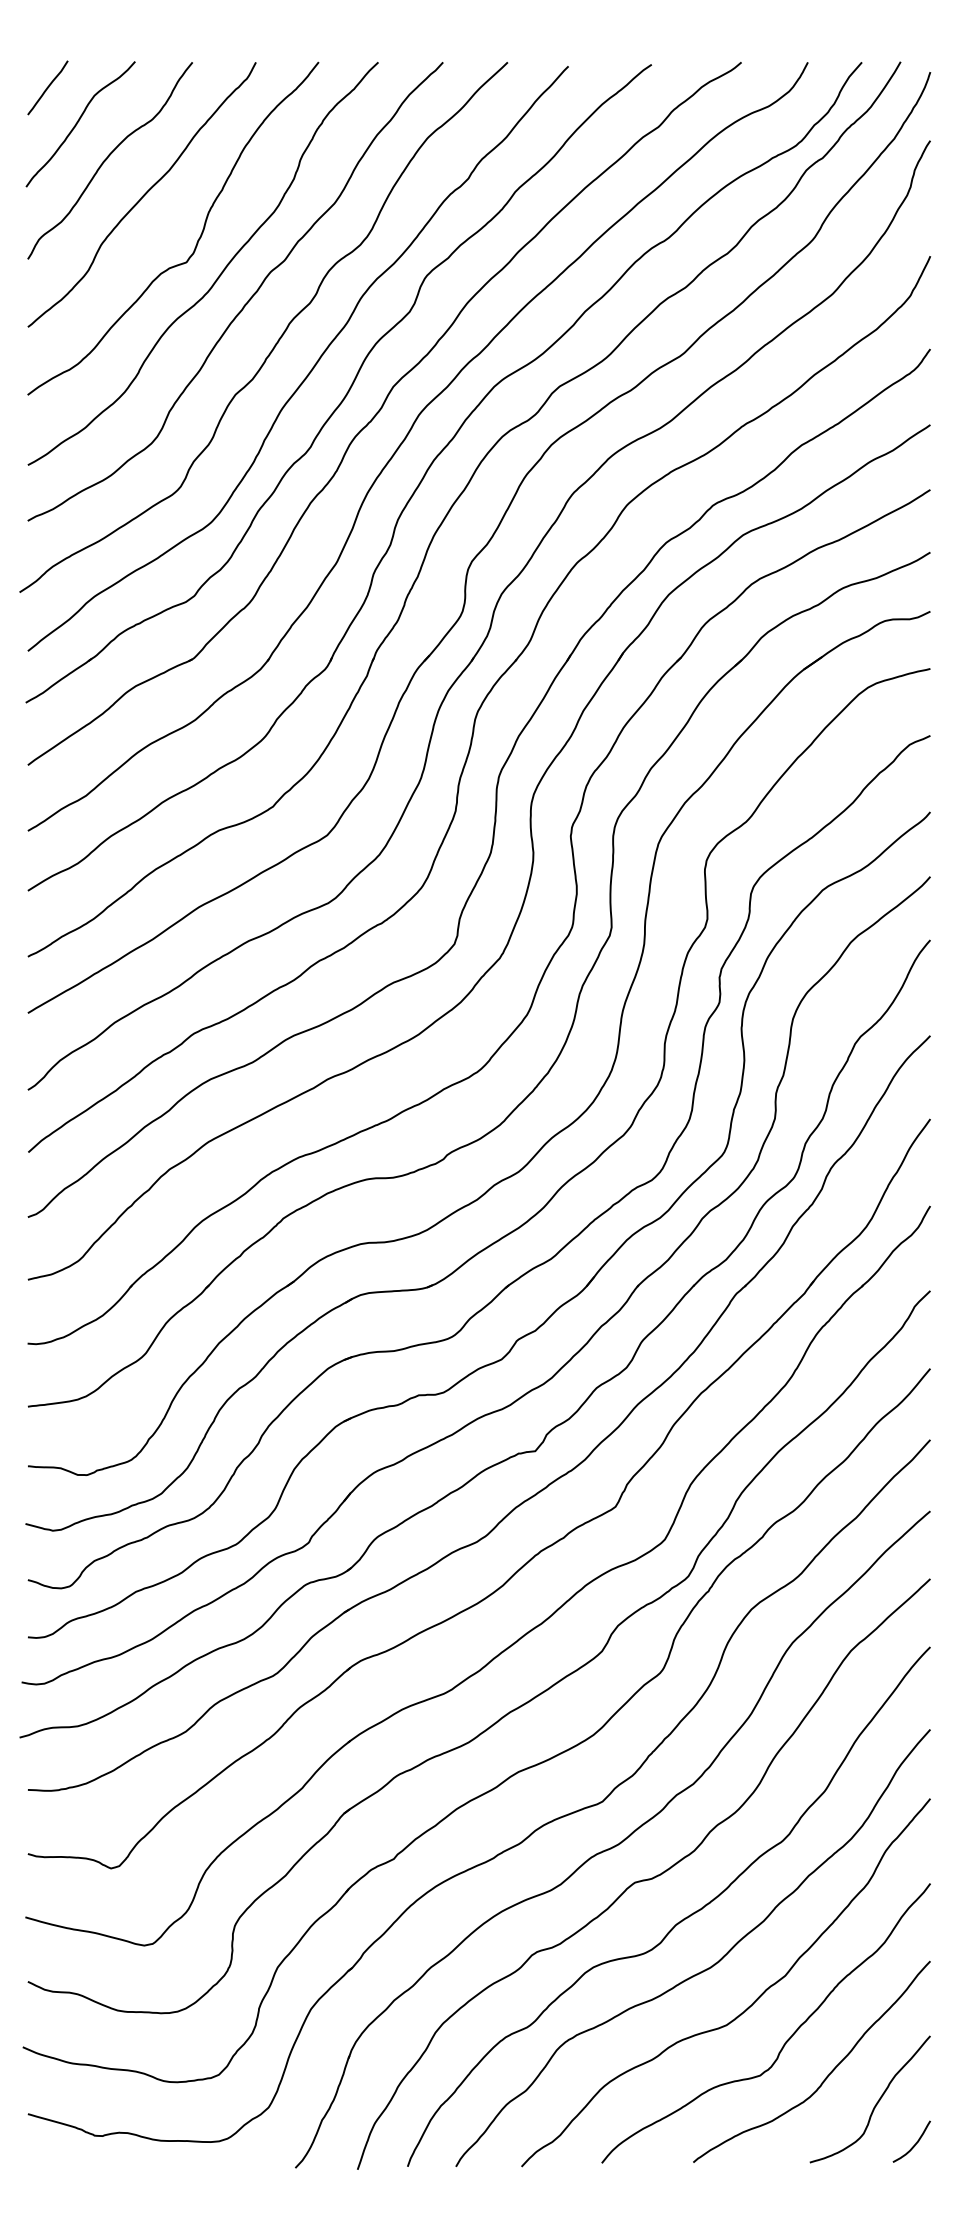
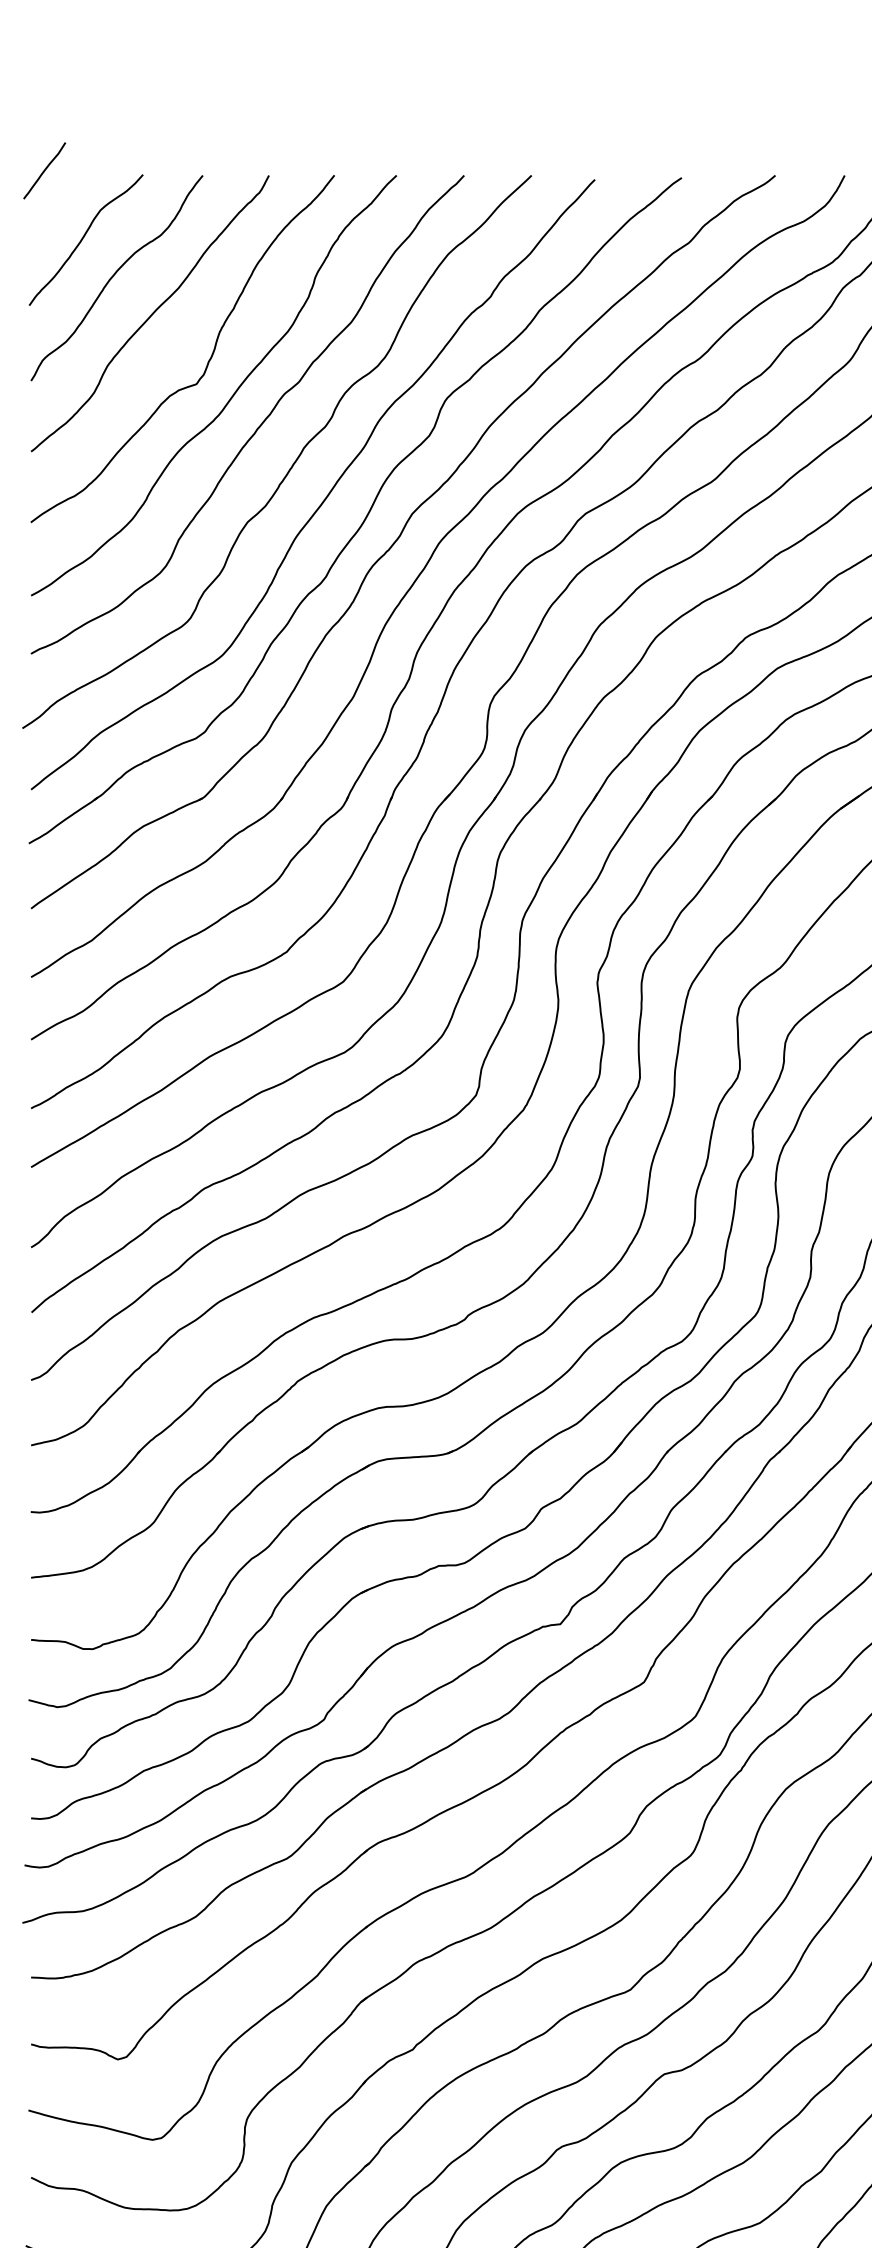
line: (47, 87) -> (44, 170), moved

